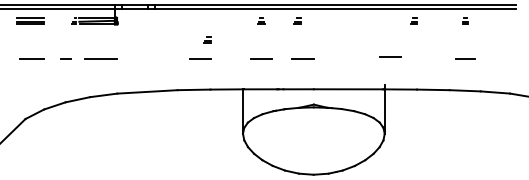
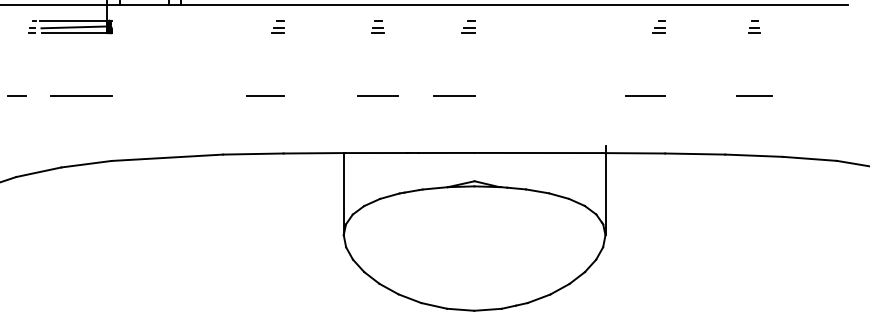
part: (297, 20) -> (468, 25), moved
part: (207, 39) -> (278, 25), moved
line: (390, 56) -> (645, 96), moved

